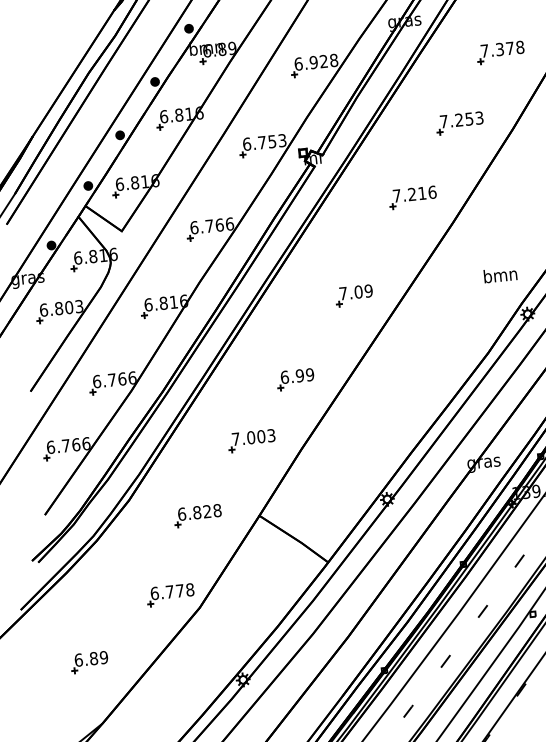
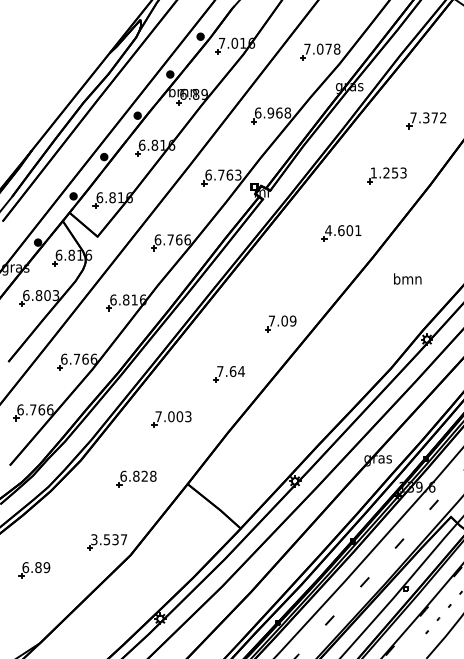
text: (520, 46) -> (443, 117), 7.378 -> 7.372
text: (324, 60) -> (279, 112), 6.928 -> 6.968
text: (443, 121) -> (373, 172), 7.253 -> 1.253
text: (271, 140) -> (229, 174), 6.753 -> 6.763
text: (414, 194) -> (343, 230), 7.216 -> 4.601
text: (500, 274) -> (407, 278), moved
part: (353, 295) -> (280, 323), moved
text: (296, 376) -> (230, 371), 6.99 -> 7.64
part: (251, 441) -> (171, 419), moved
text: (172, 591) -> (109, 539), 6.778 -> 3.537
part: (89, 662) -> (34, 570), moved

